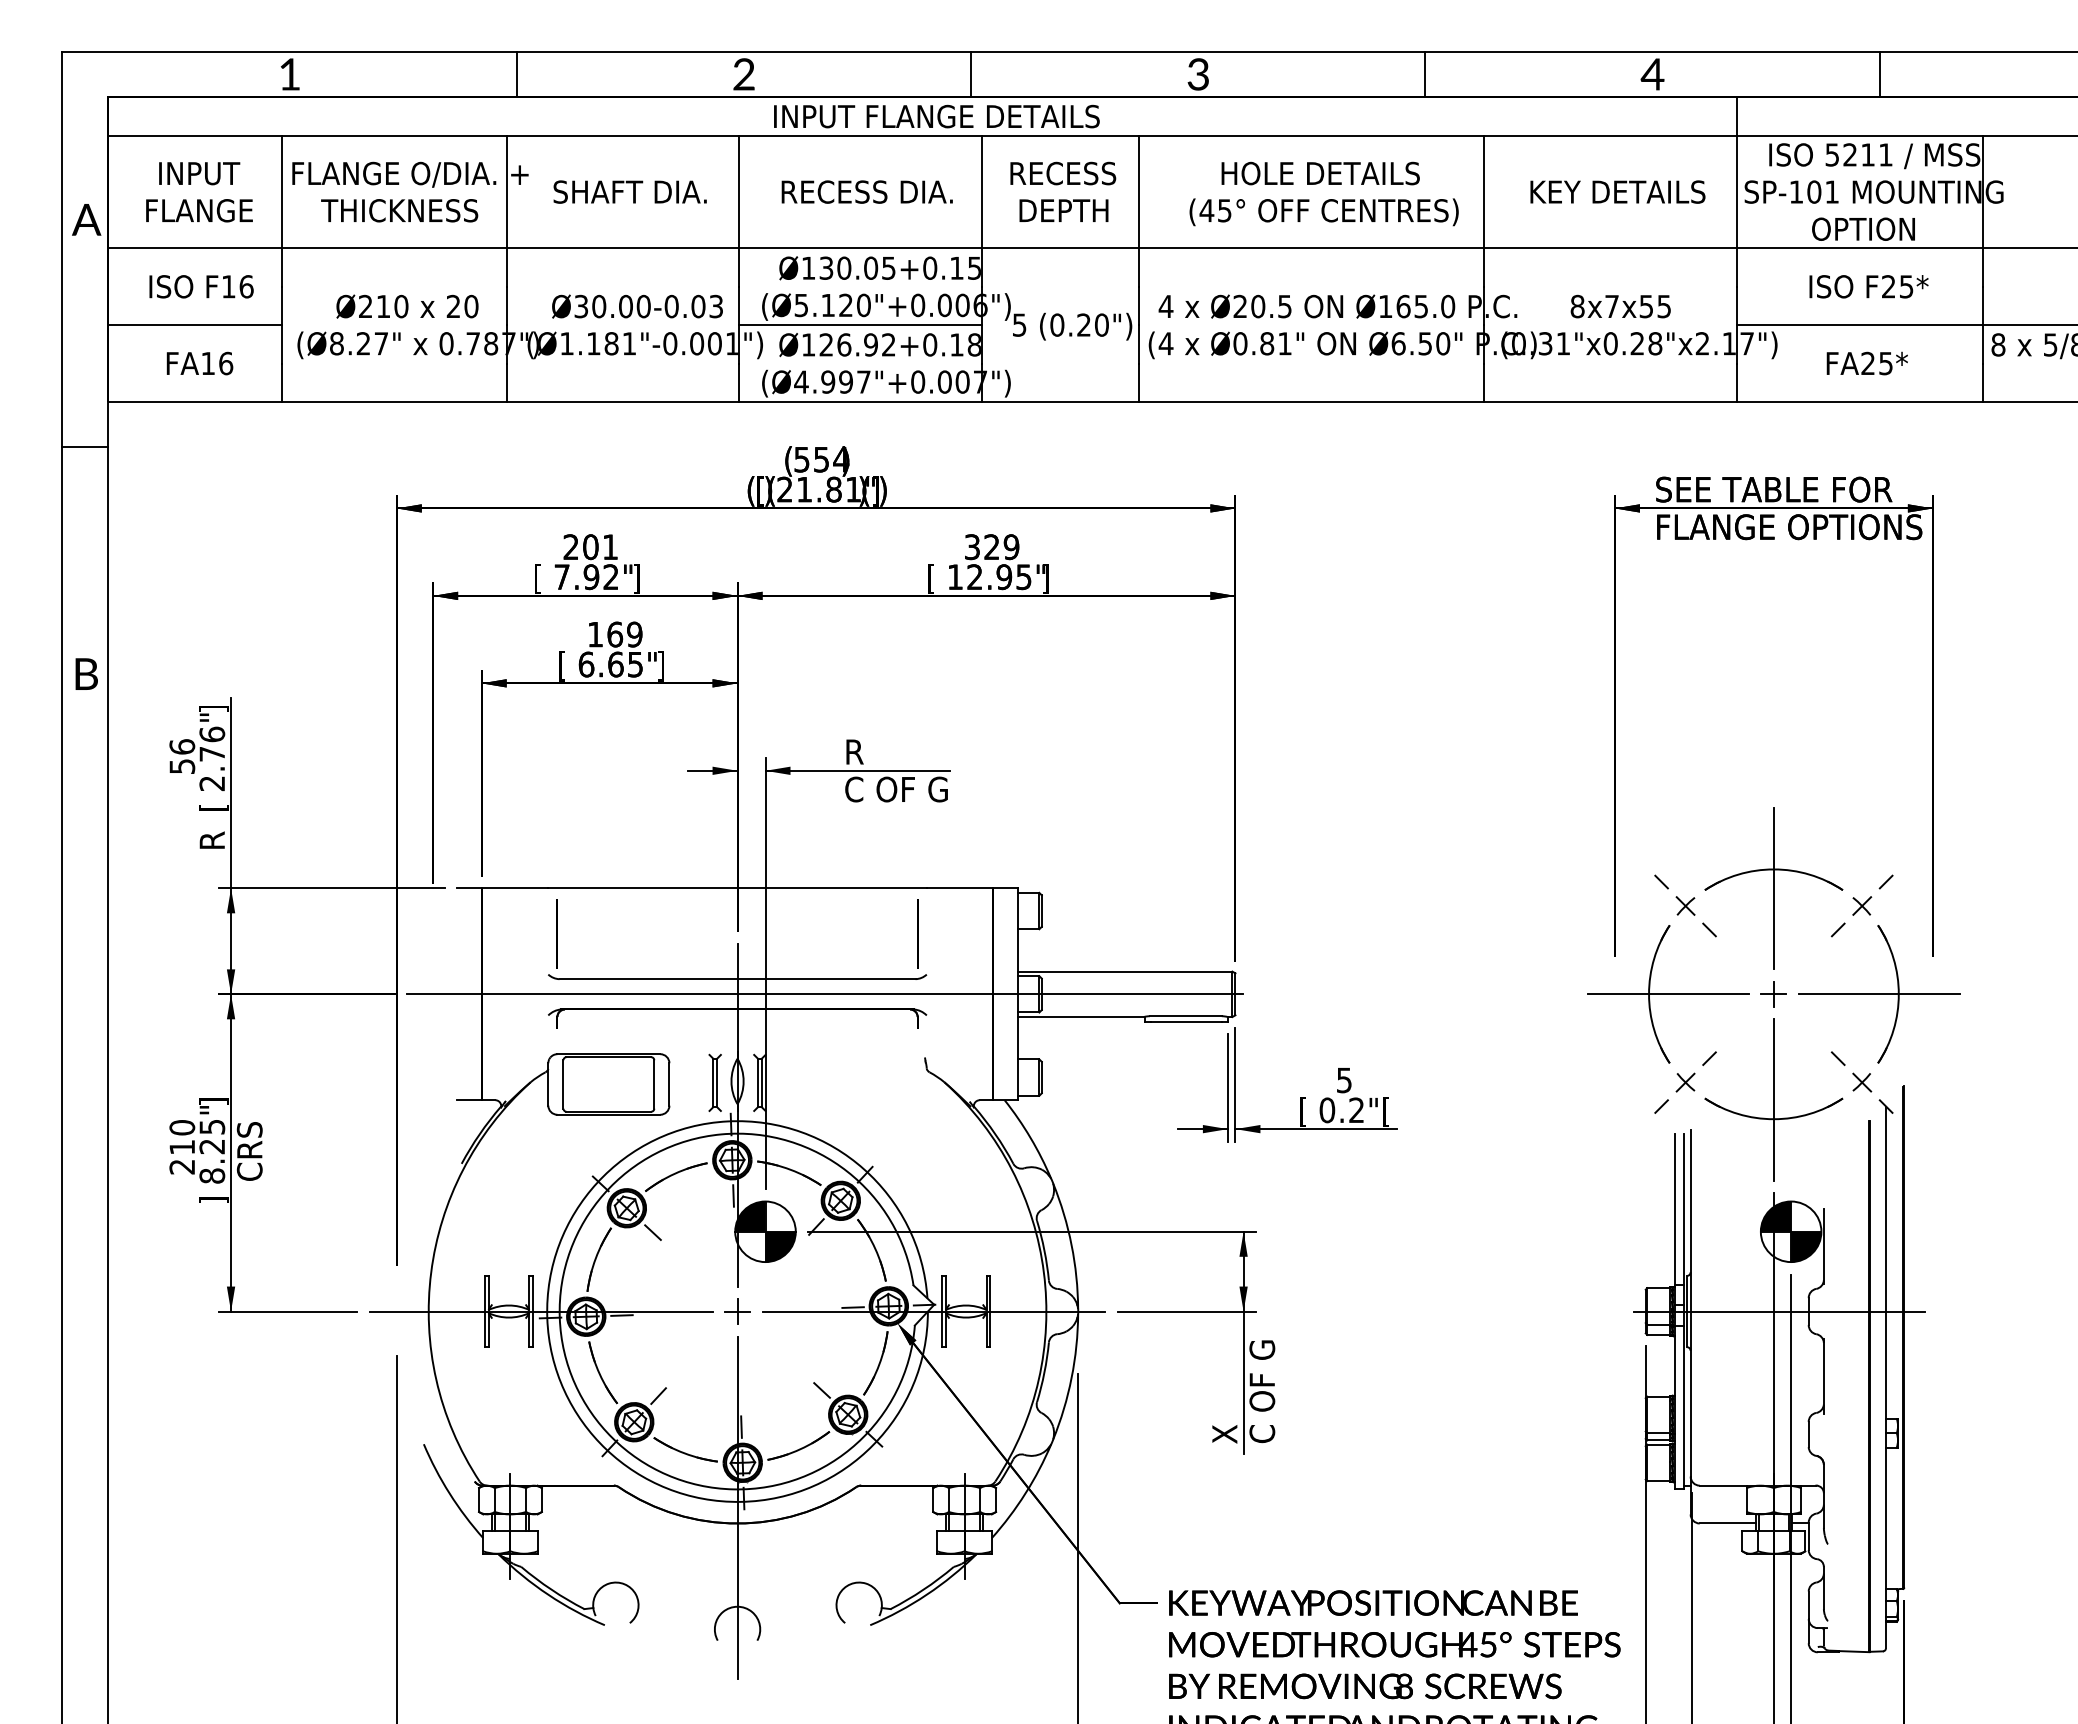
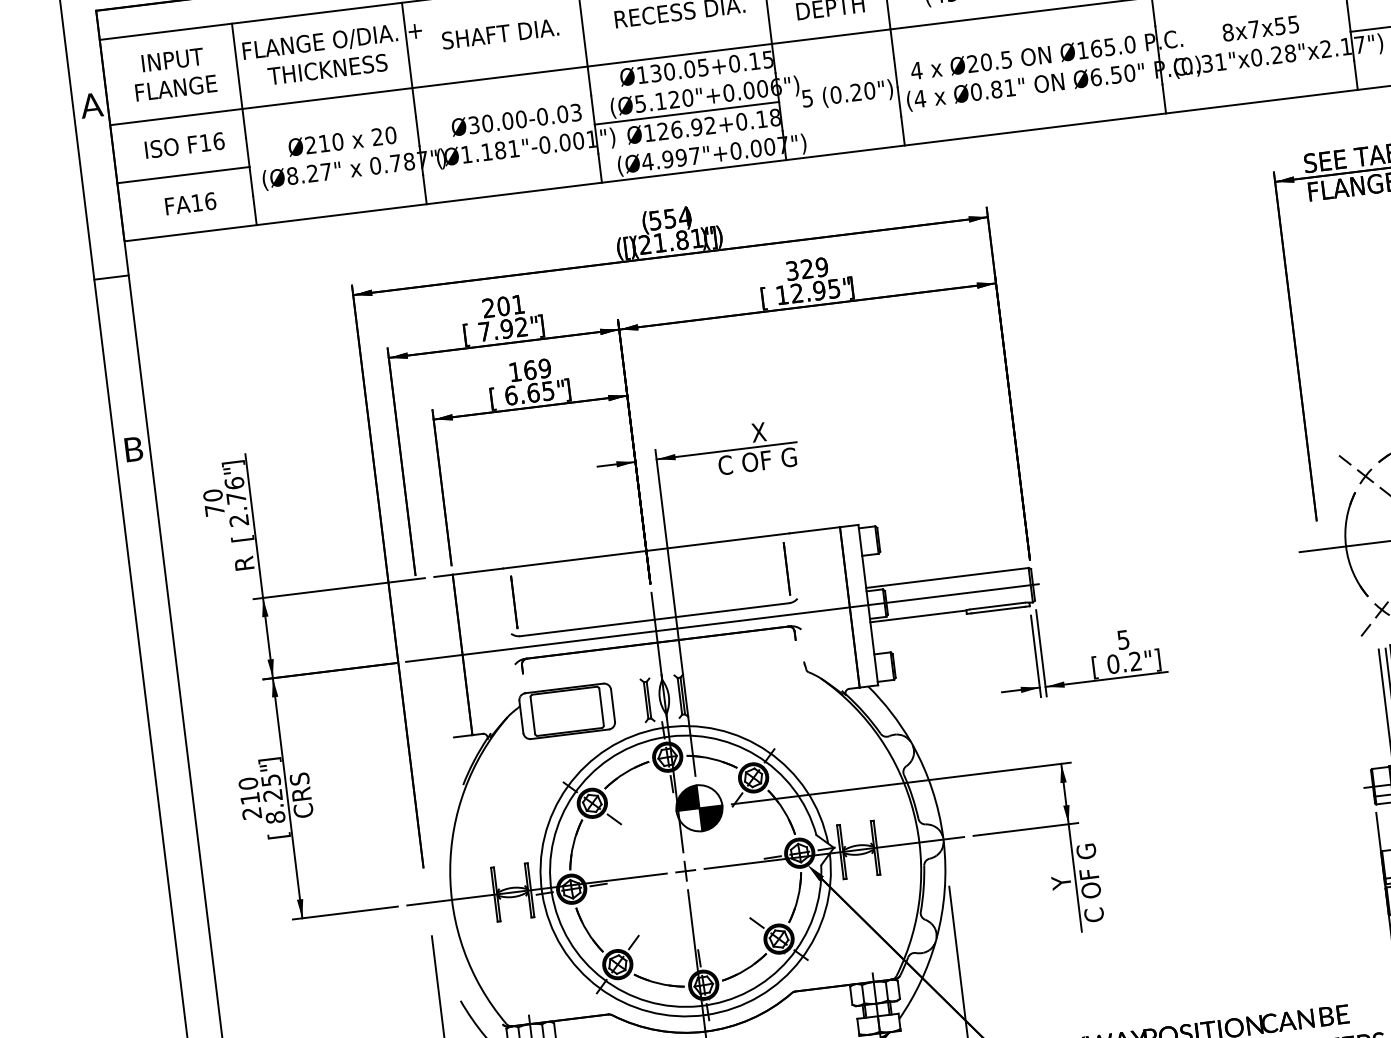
text: (879, 751) -> (741, 434), R -> X
text: (182, 756) -> (214, 502), 56 -> 70
text: (1385, 1111) -> (1157, 659), [ -> ]
text: (213, 1200) -> (278, 835), ] -> [
text: (1224, 1410) -> (1063, 900), X -> Y

